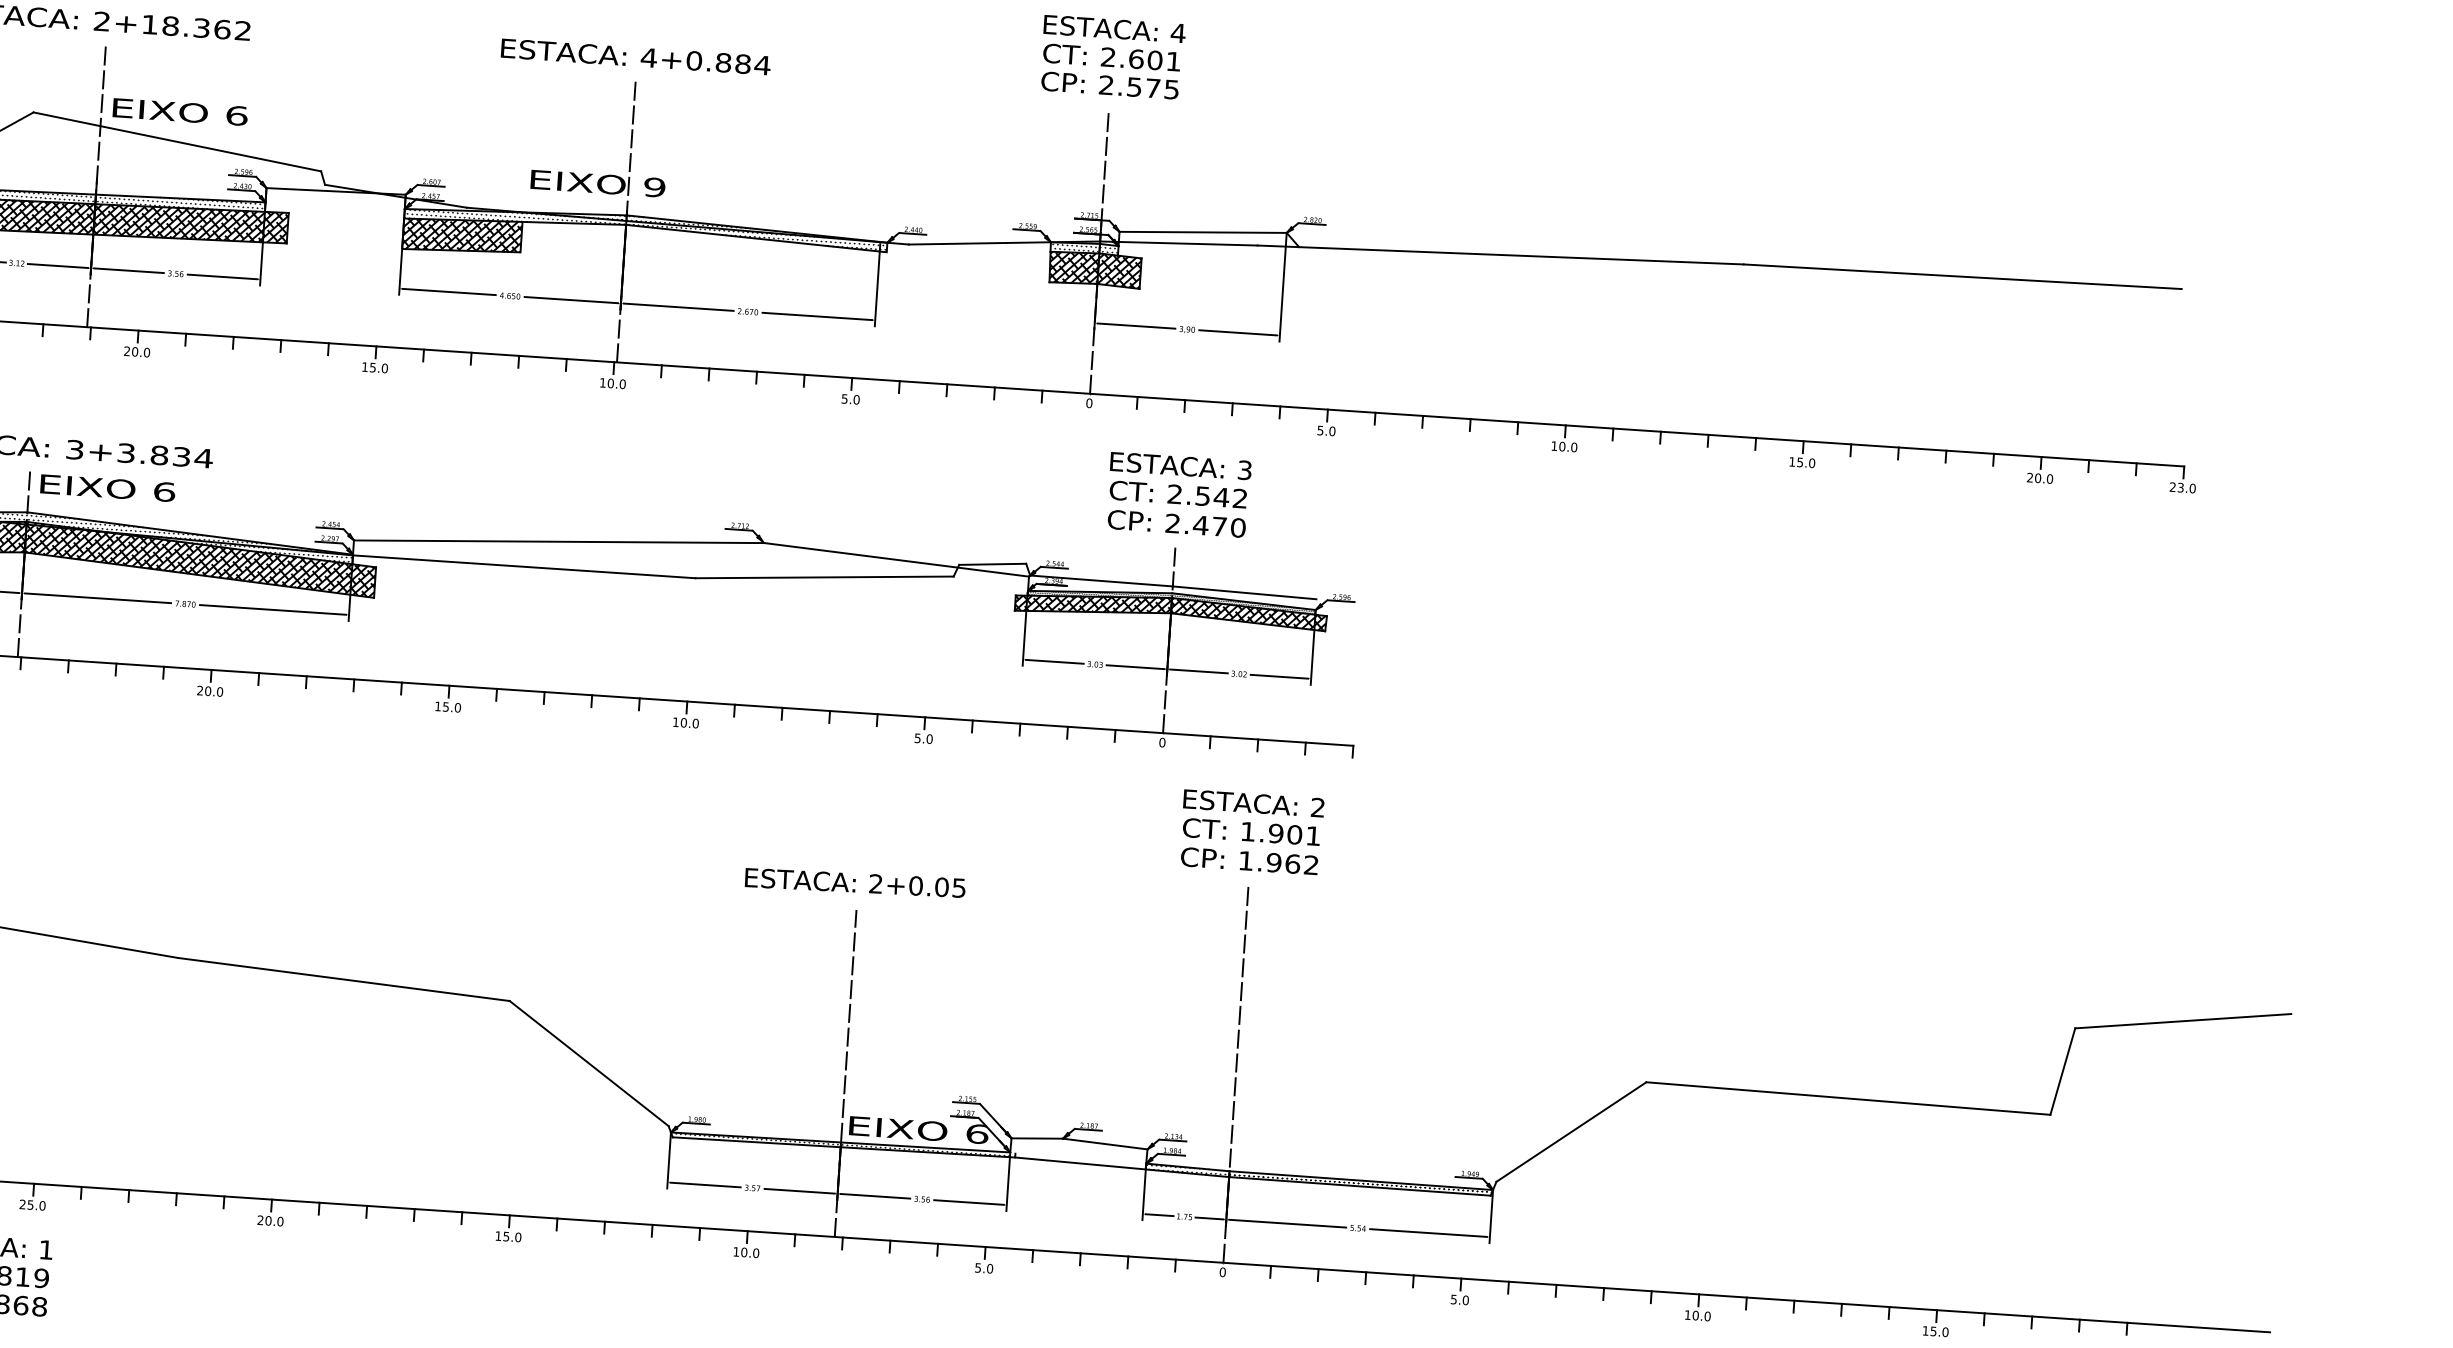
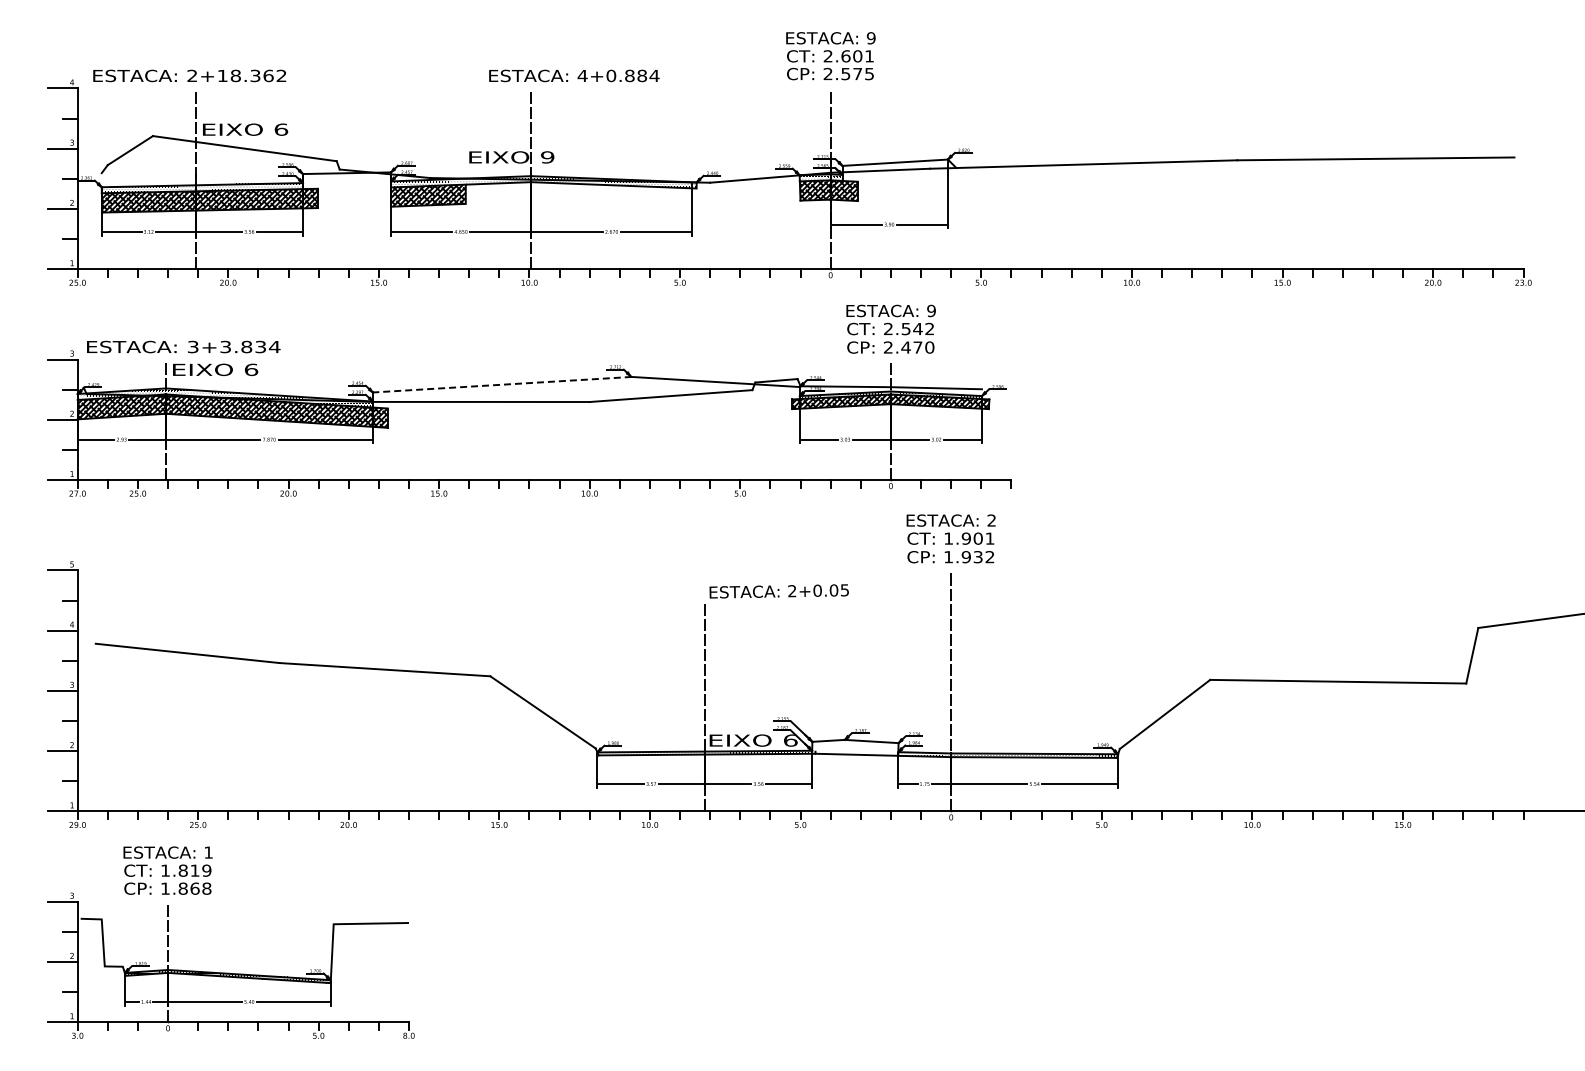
text: (1177, 33) -> (870, 38), 4 -> 9
text: (636, 56) -> (574, 75), moved
text: (1244, 469) -> (931, 310), 3 -> 9
line: (559, 541) -> (502, 384), solid -> dashed
text: (1291, 864) -> (977, 557), 1.962 -> 1.932
text: (854, 883) -> (778, 591), moved

